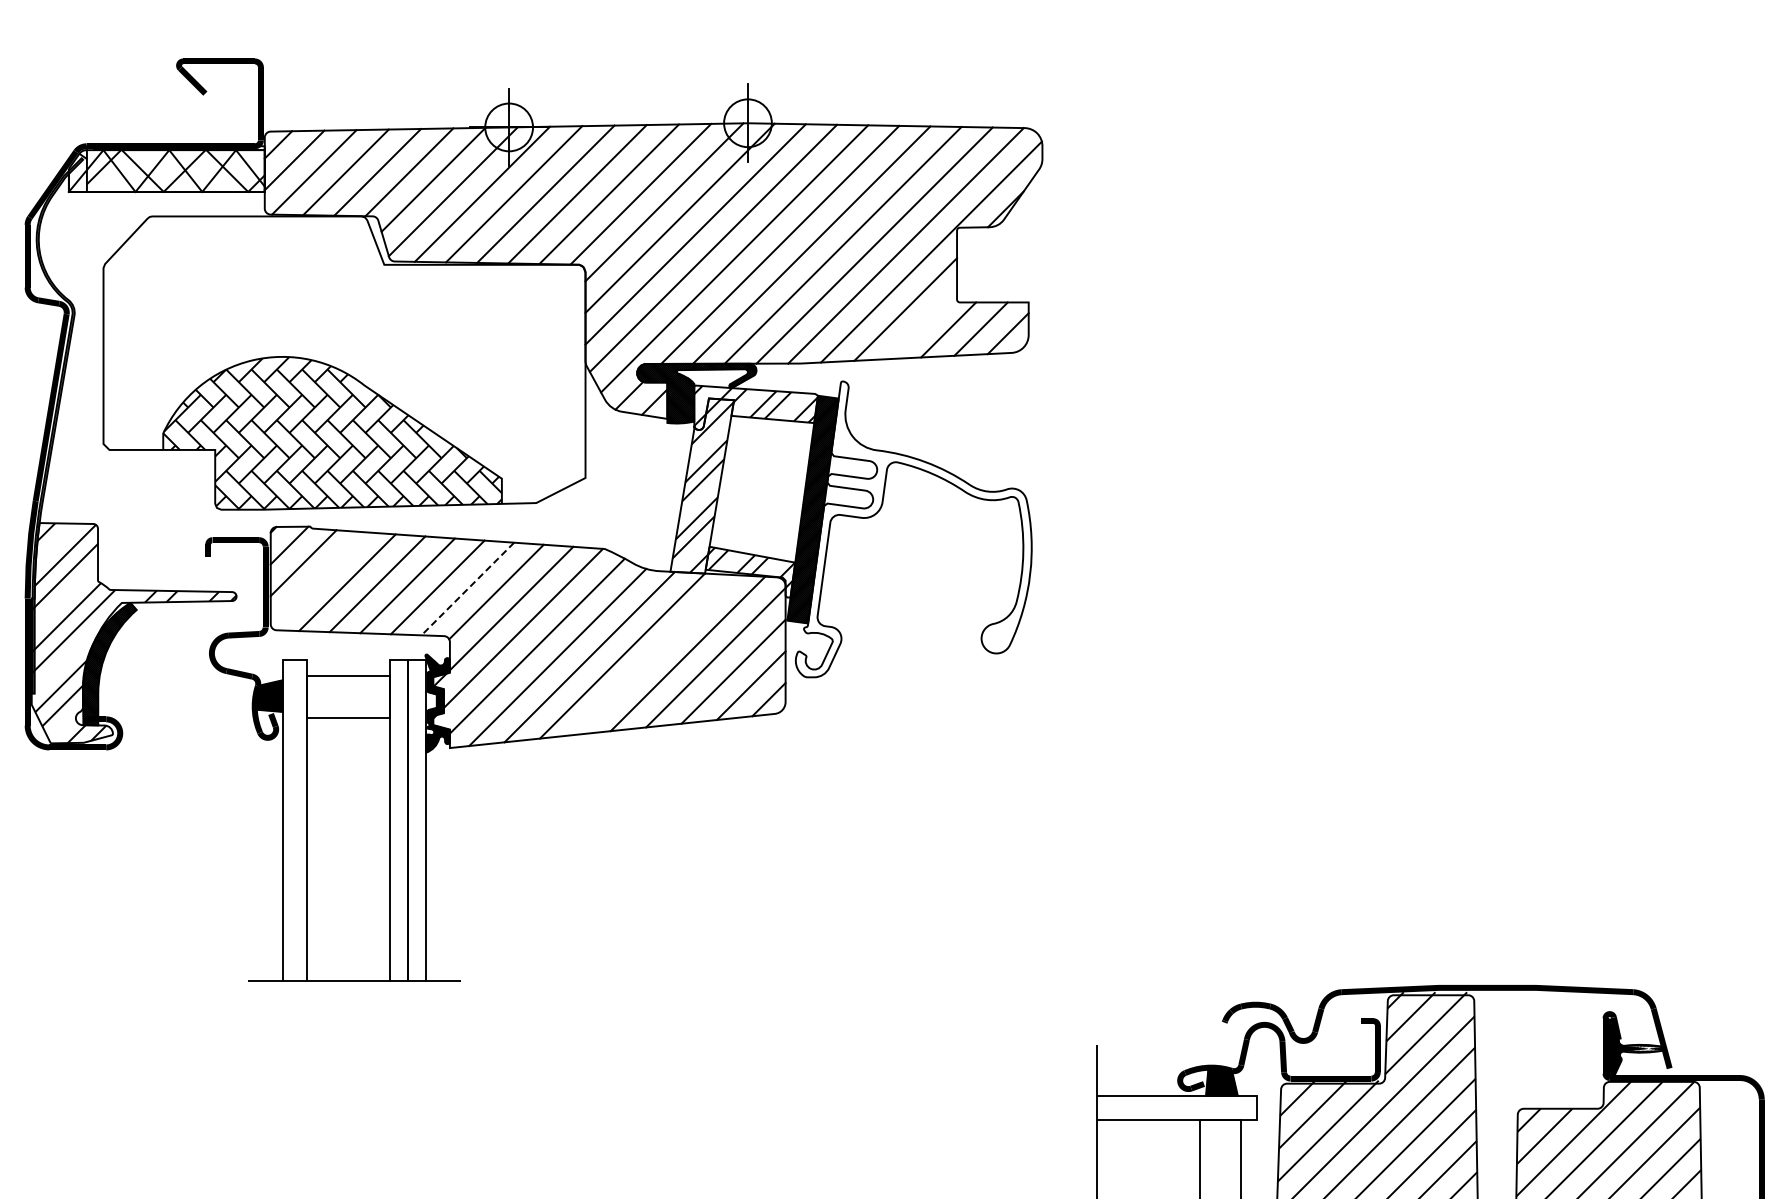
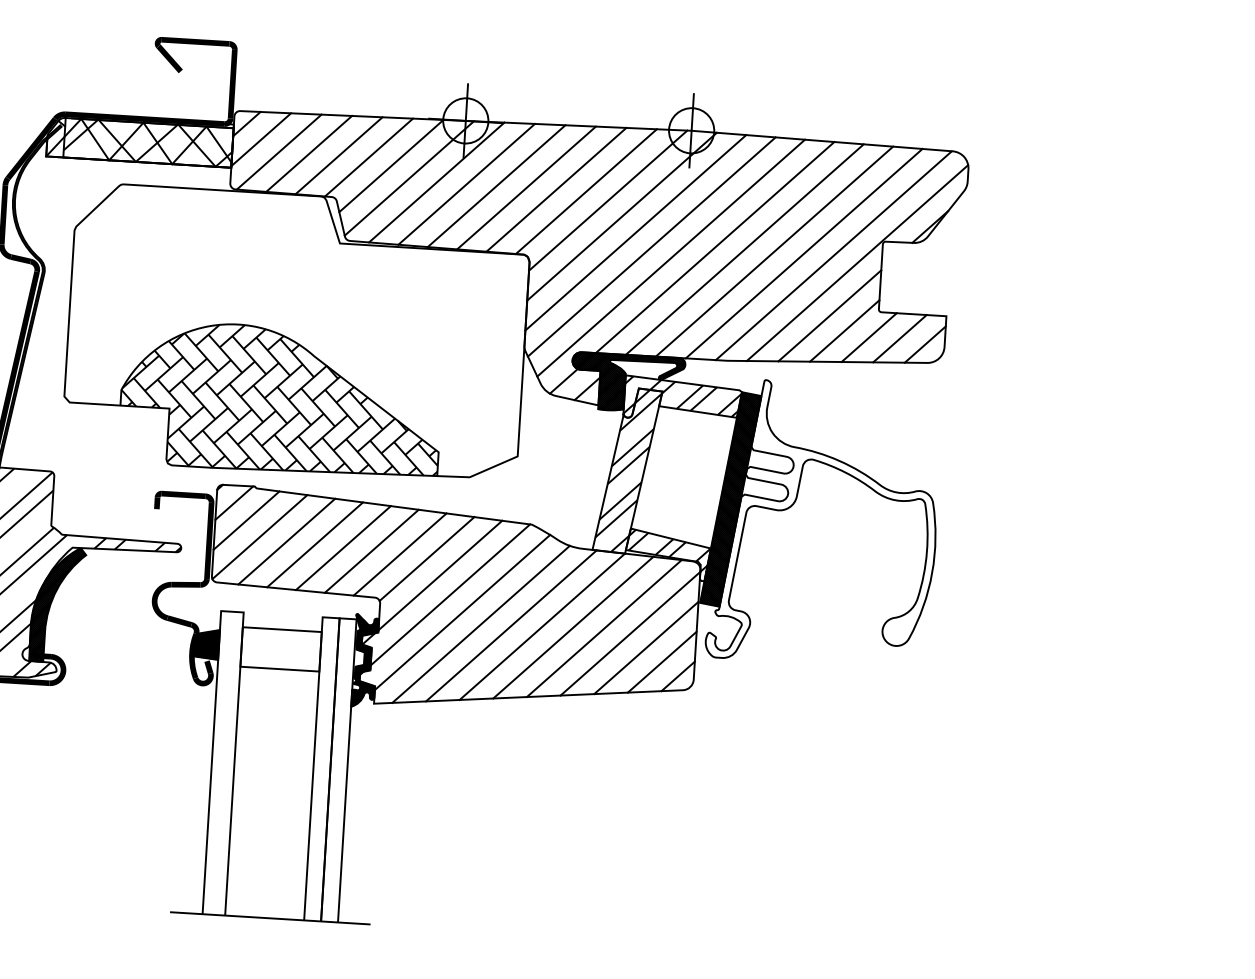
line: (922, 324) -> (844, 330), added
line: (318, 579) -> (259, 536), added
line: (467, 589) -> (399, 554), dashed -> solid
line: (655, 654) -> (573, 627), added

